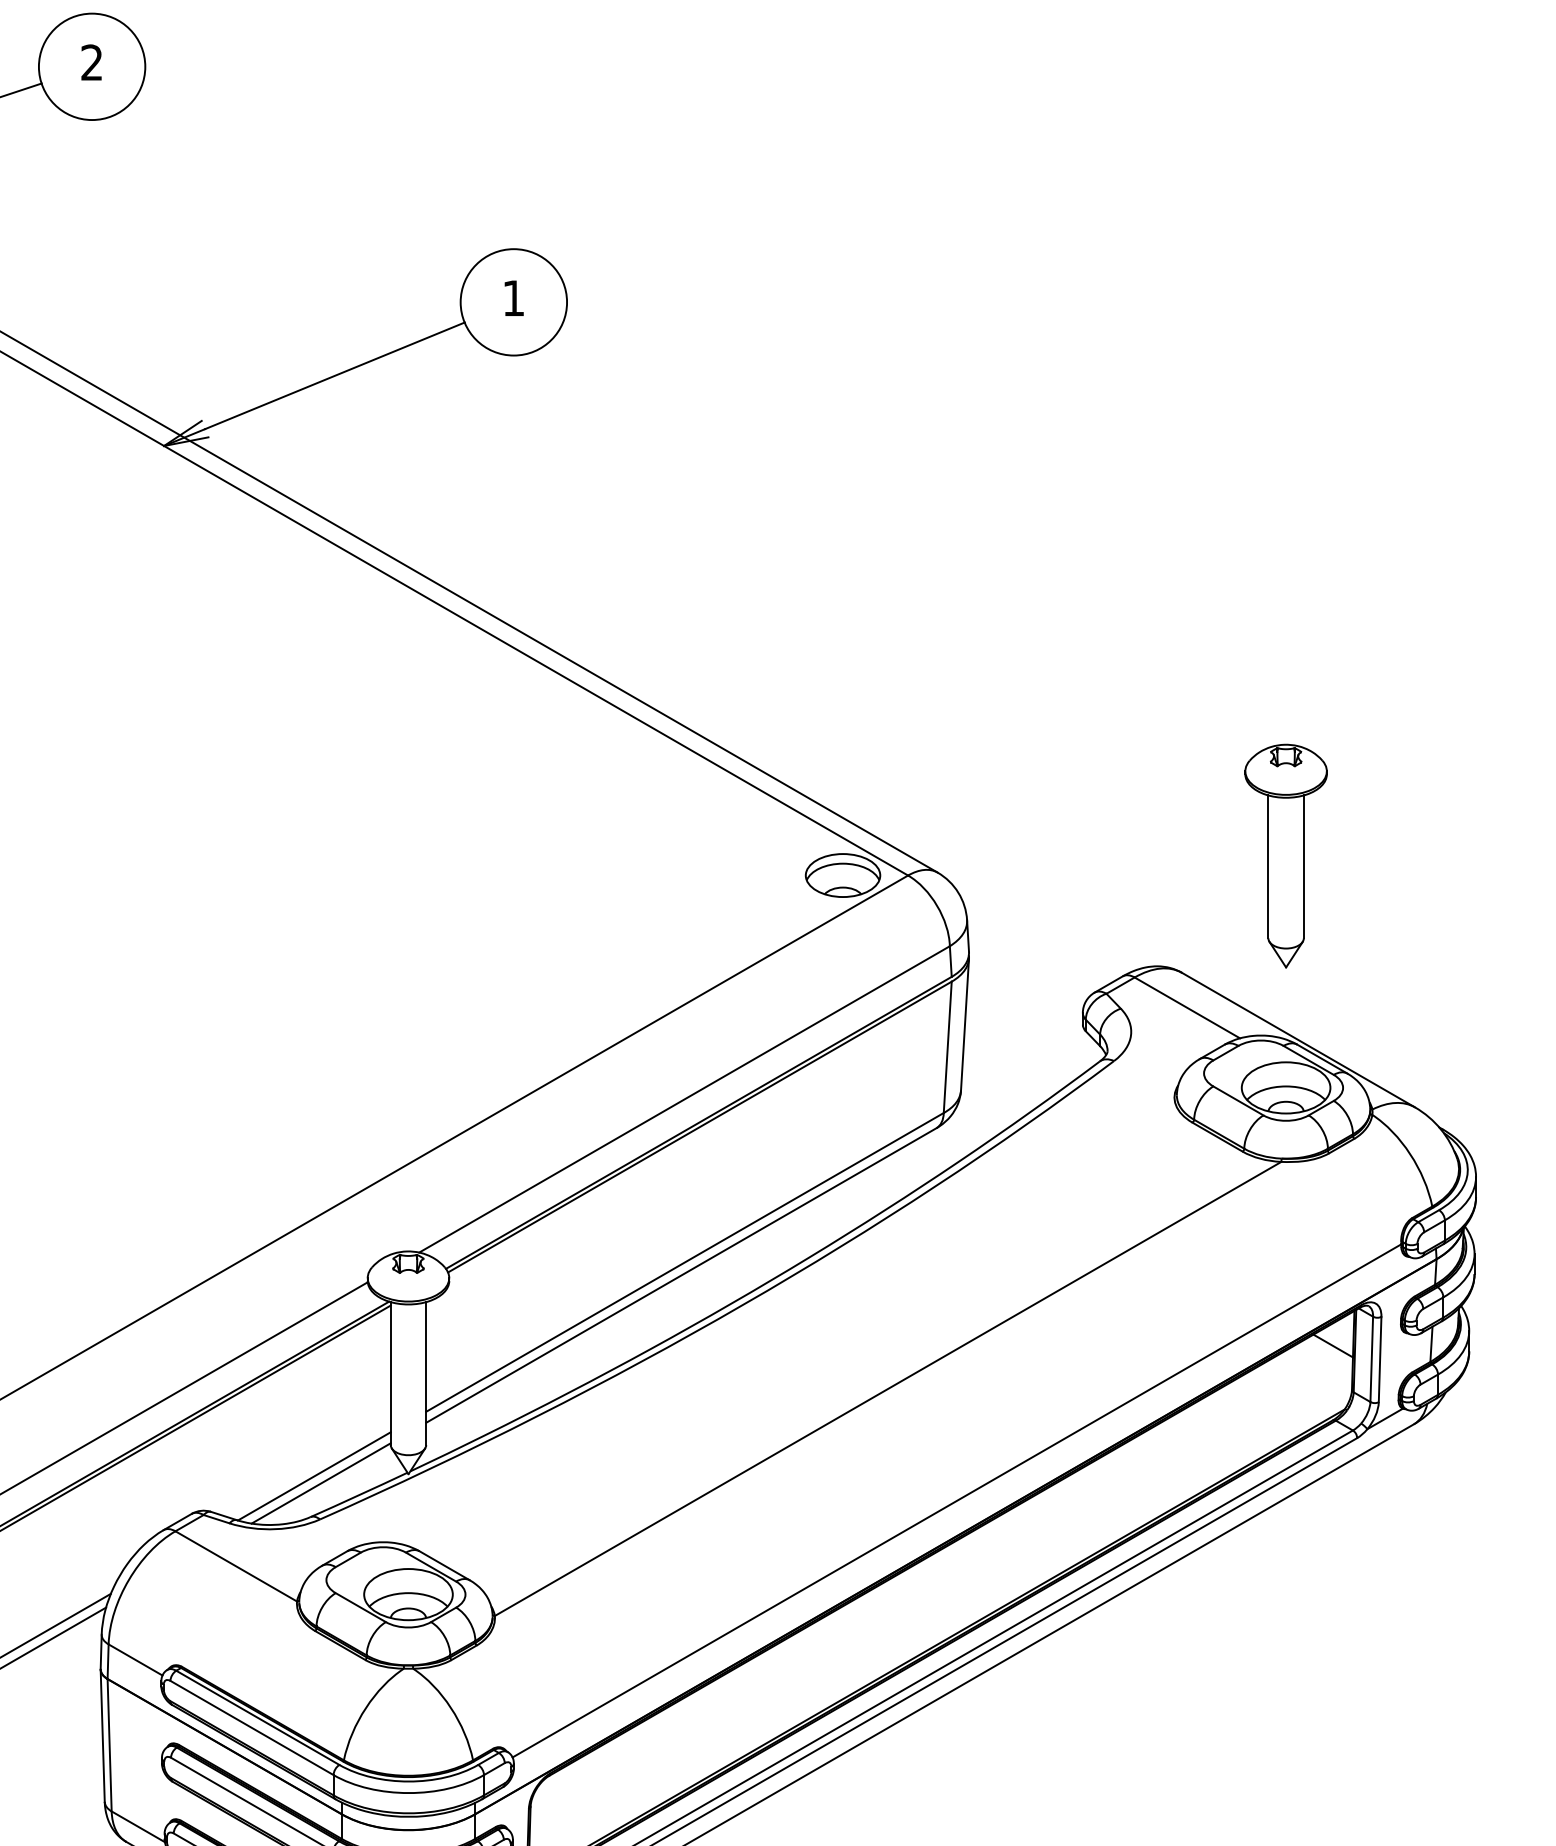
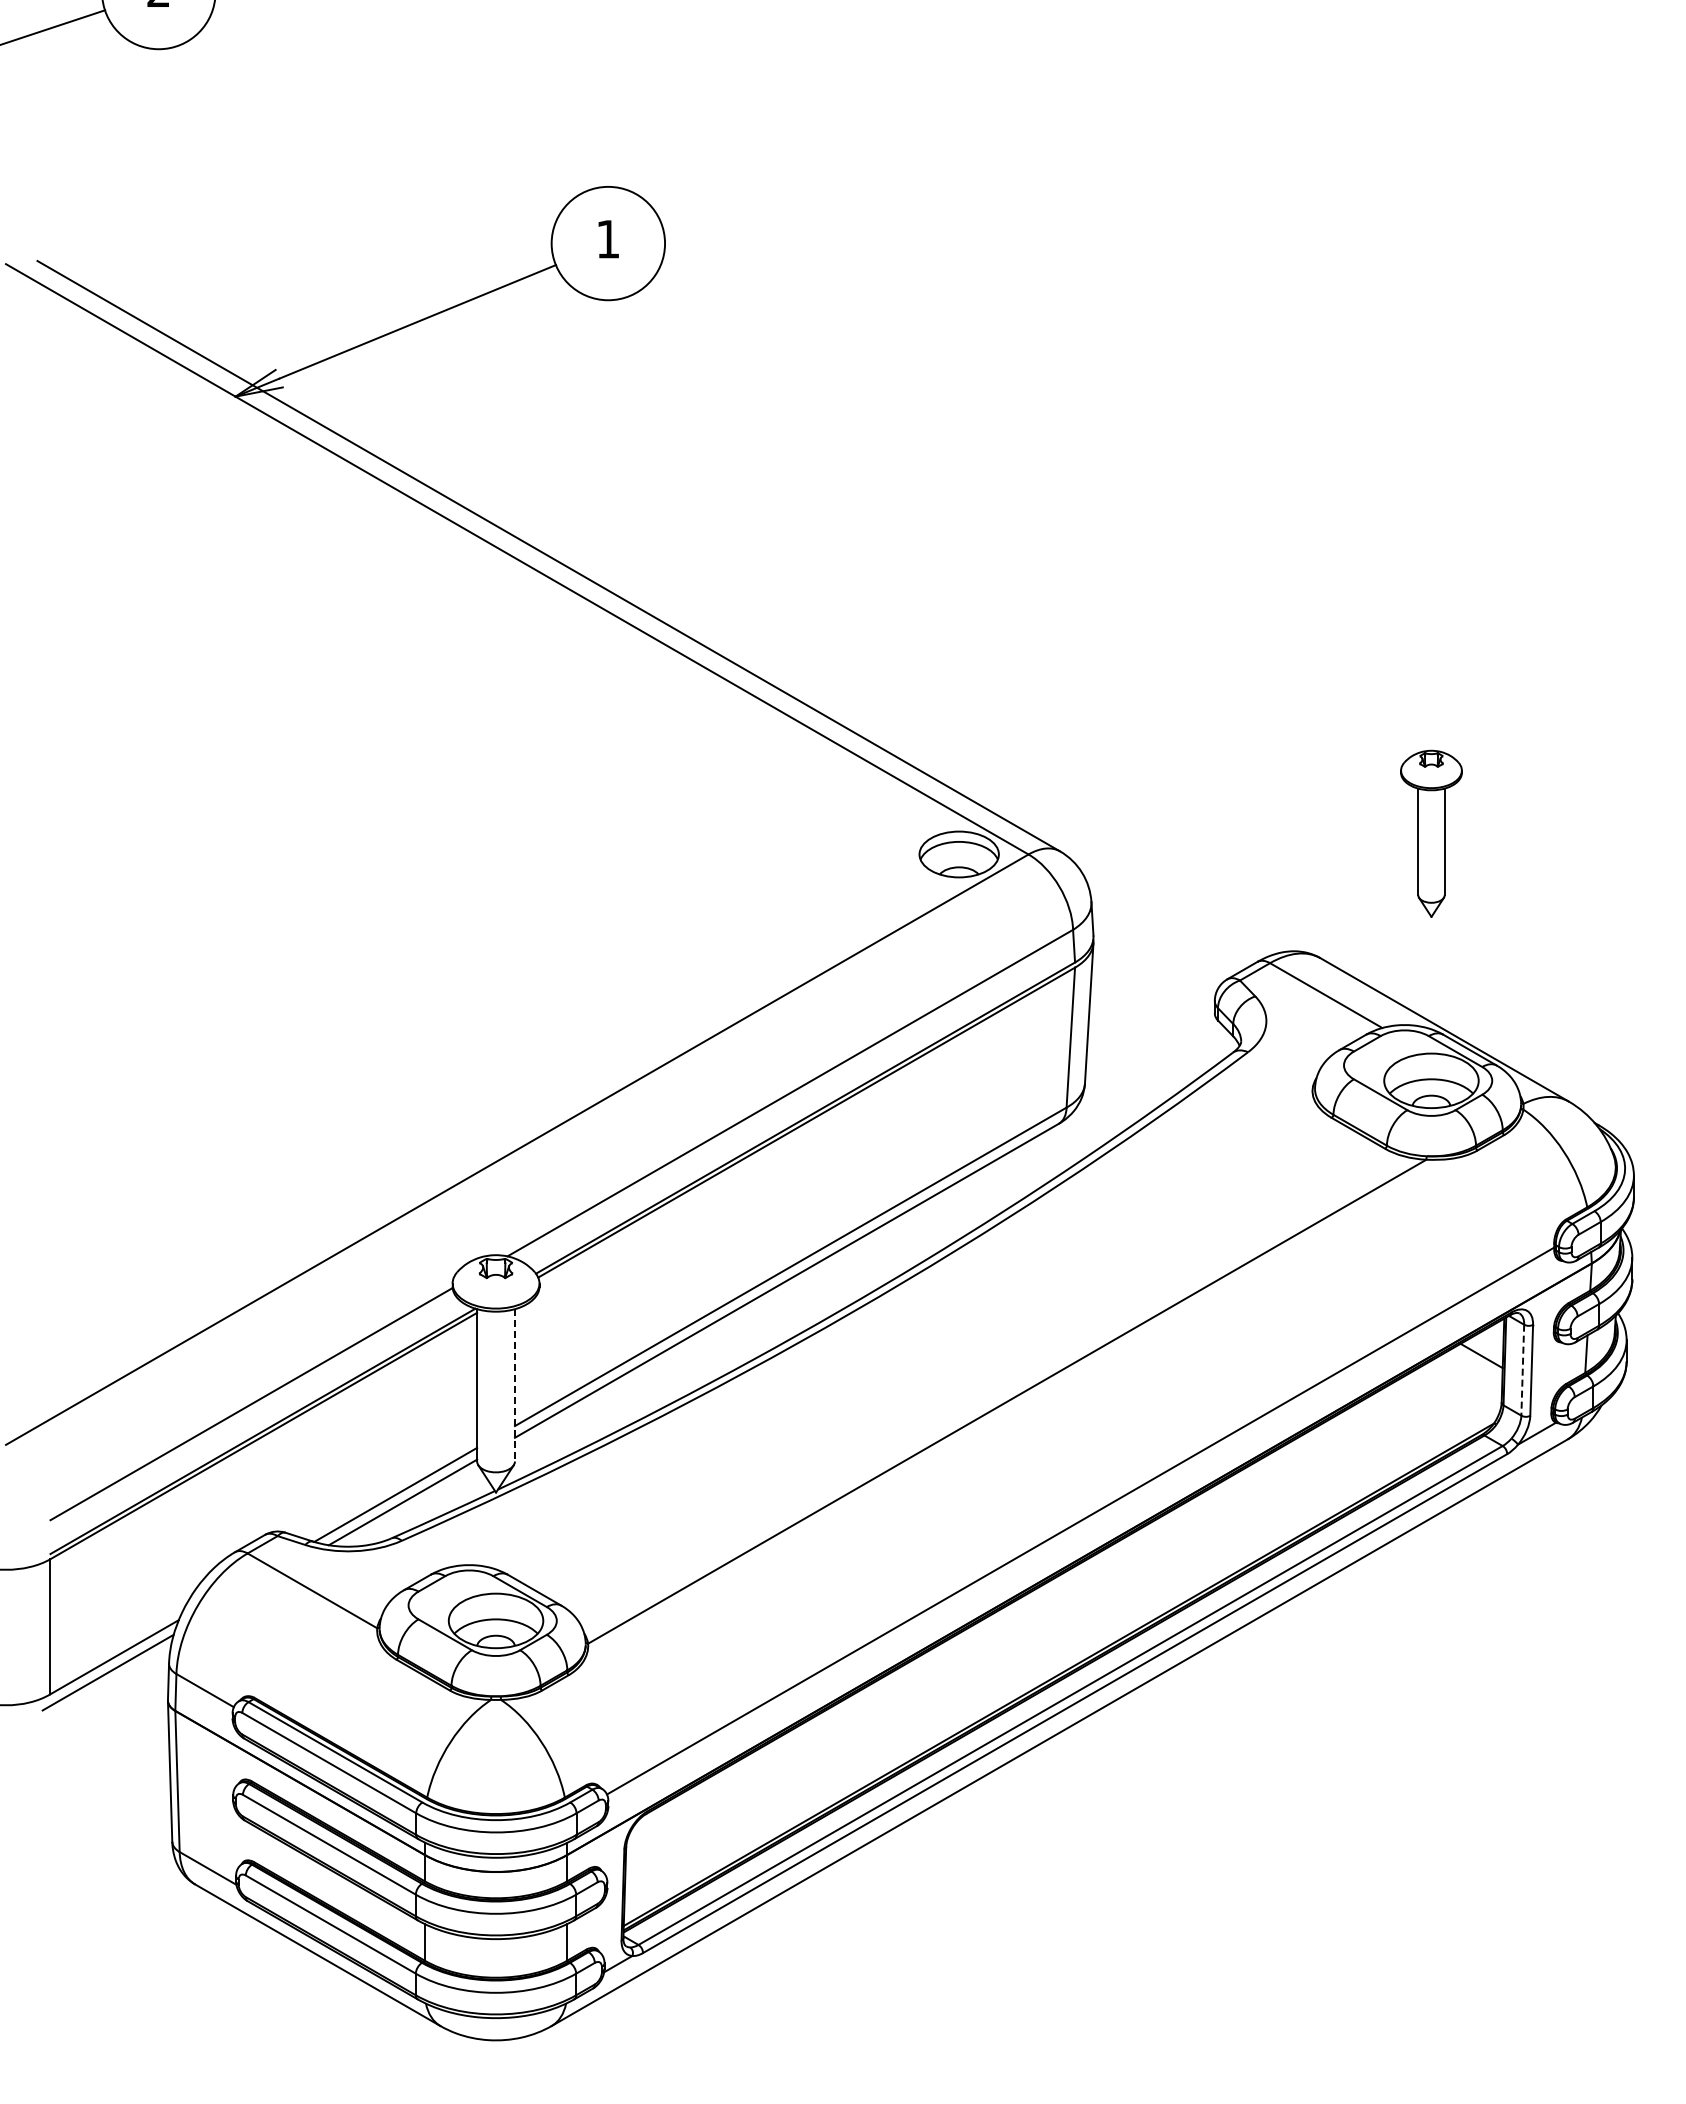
part: (1286, 855) -> (1431, 833), size x0.7
line: (1371, 1359) -> (1522, 1370), solid -> dashed
line: (425, 1373) -> (514, 1385), solid -> dashed

